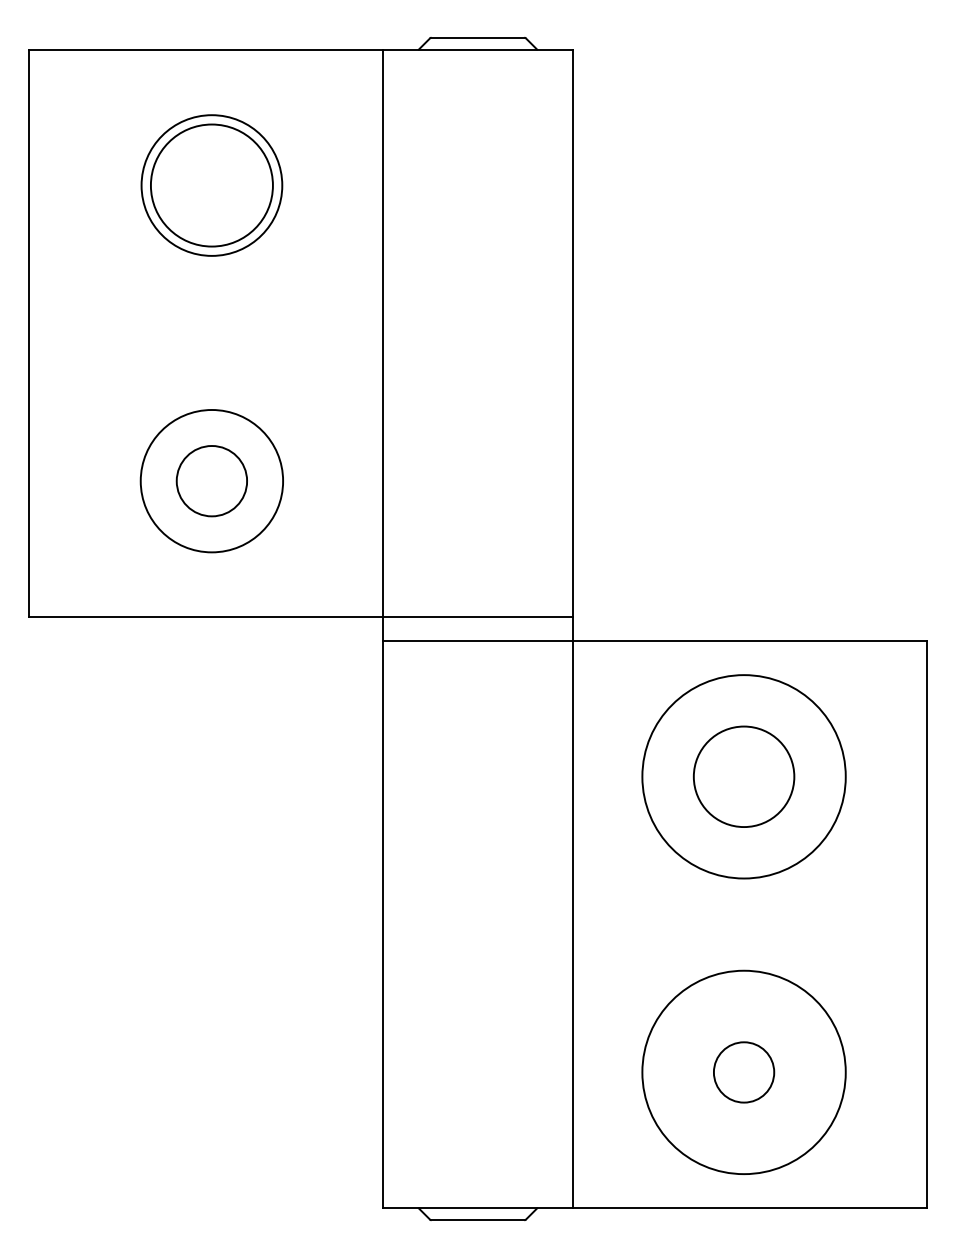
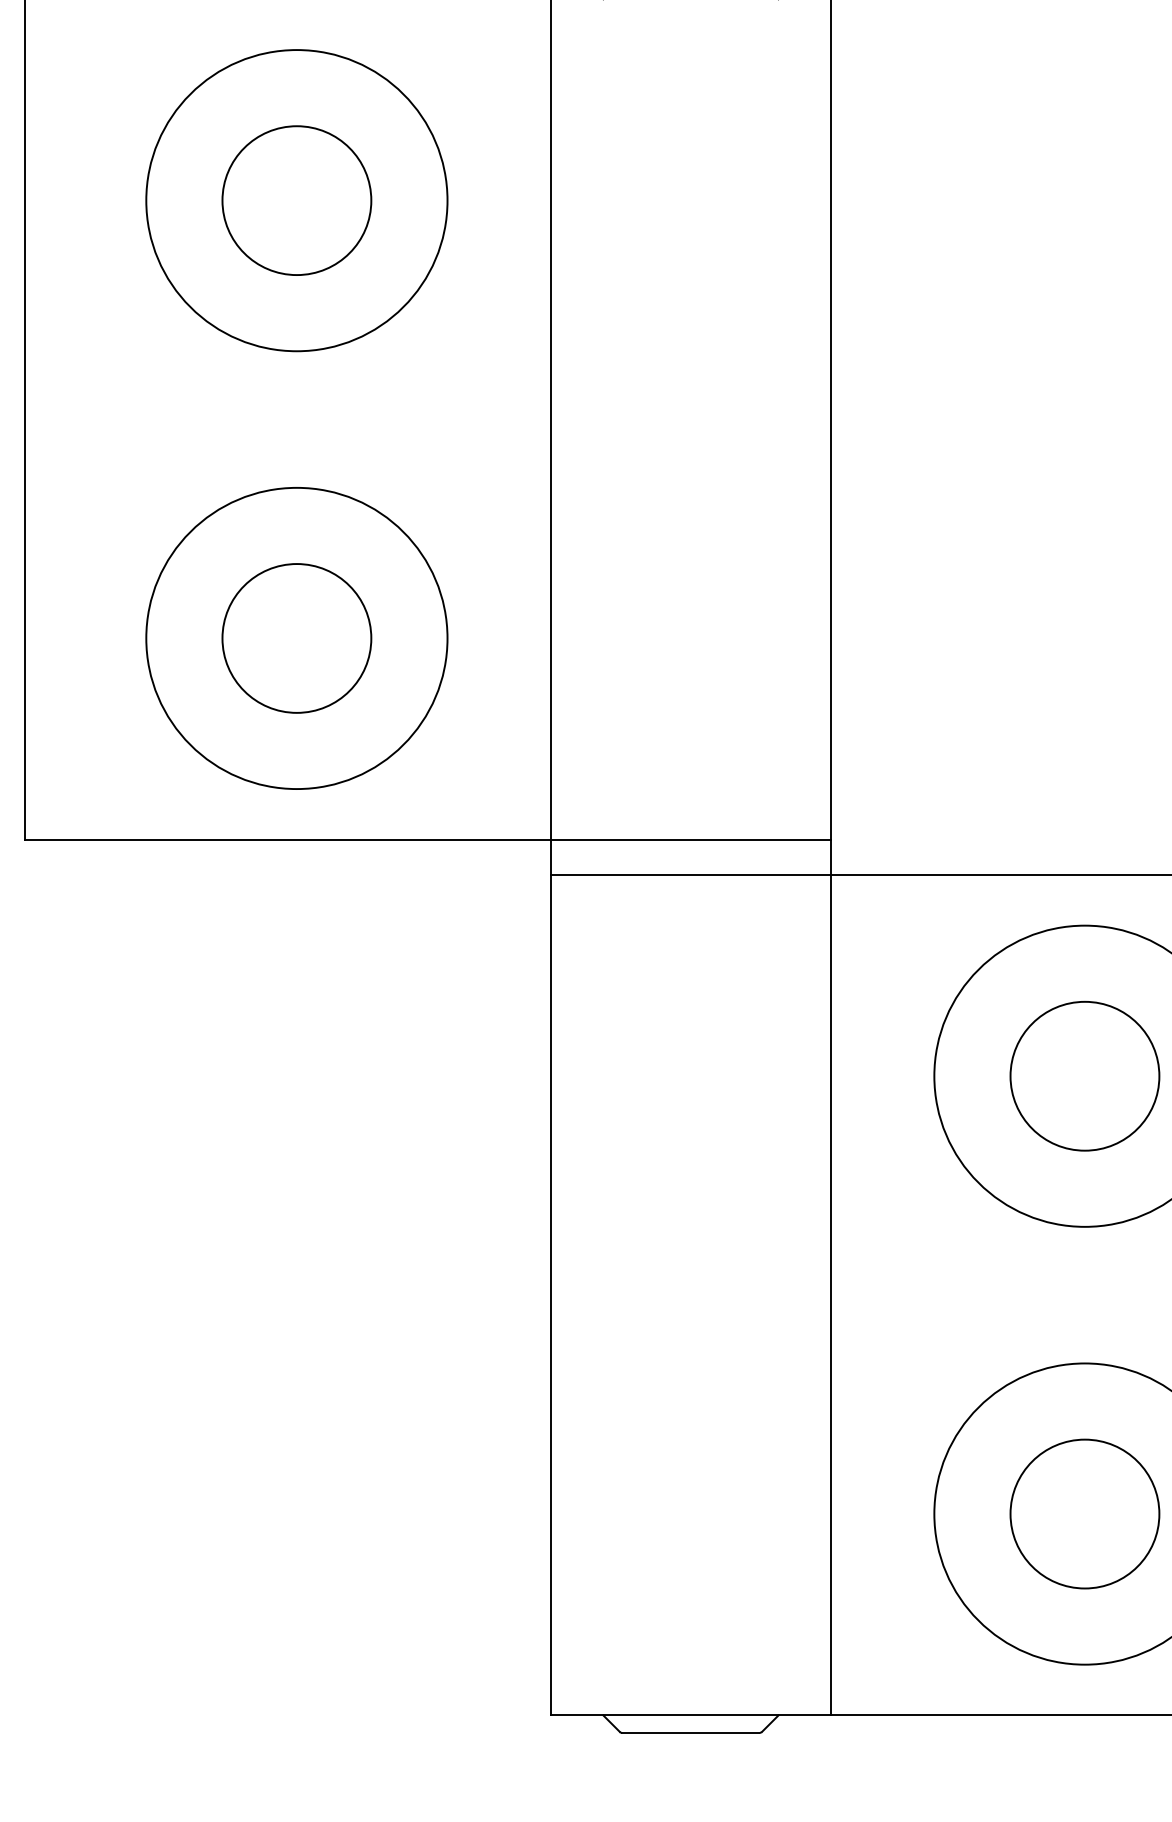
circle: (211, 185) -> (296, 200), size x0.71
circle: (211, 185) -> (296, 200), size x1.67
circle: (211, 480) -> (296, 637), size x1.43
circle: (211, 480) -> (296, 637), size x1.43
circle: (743, 1072) -> (1084, 1514), size x1.67

